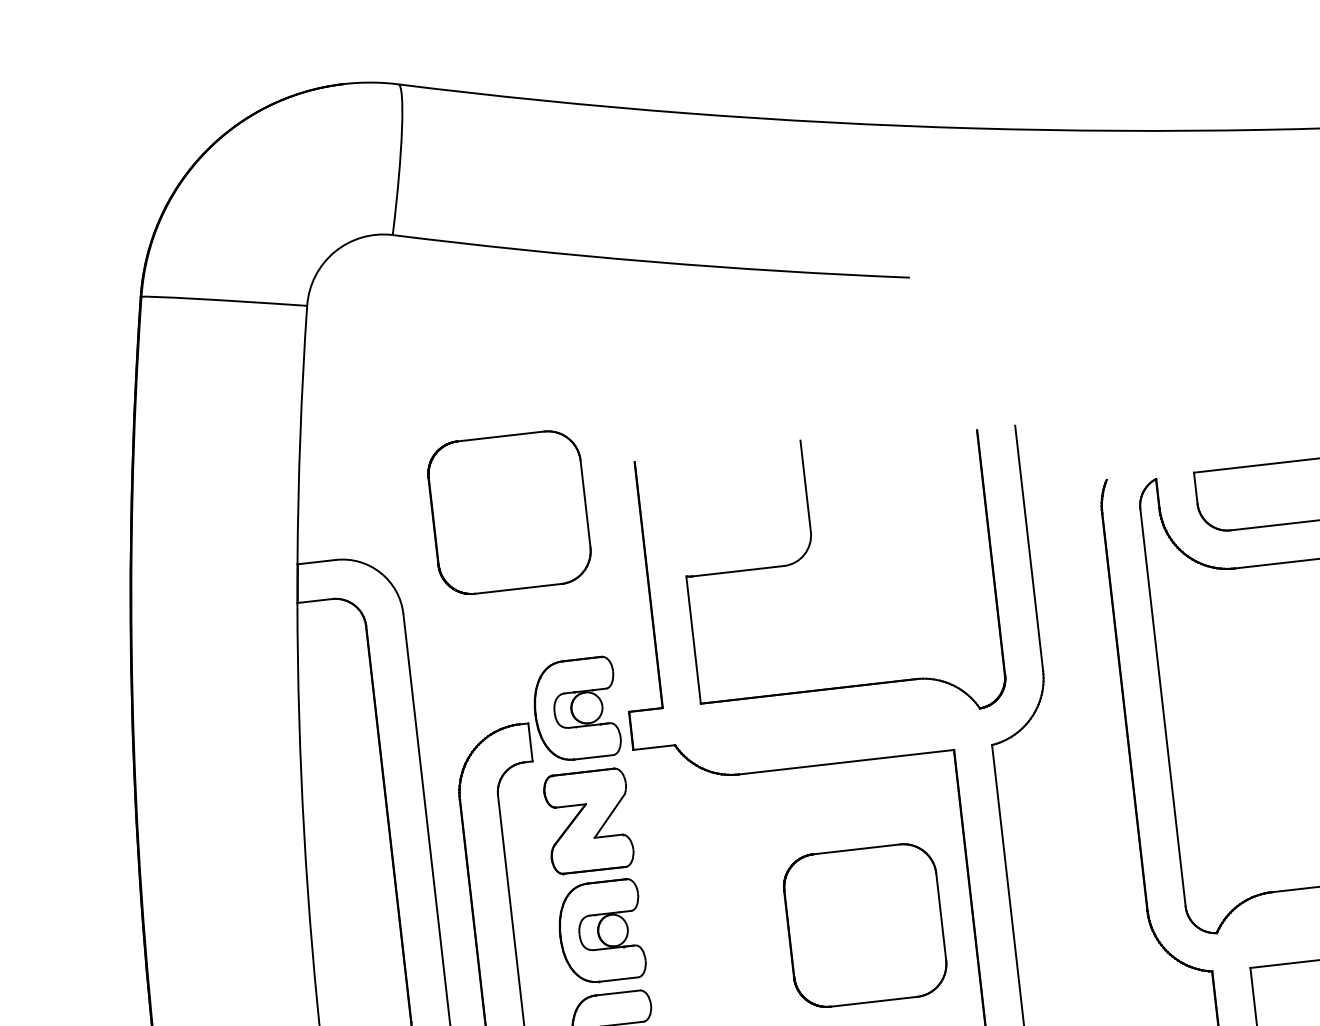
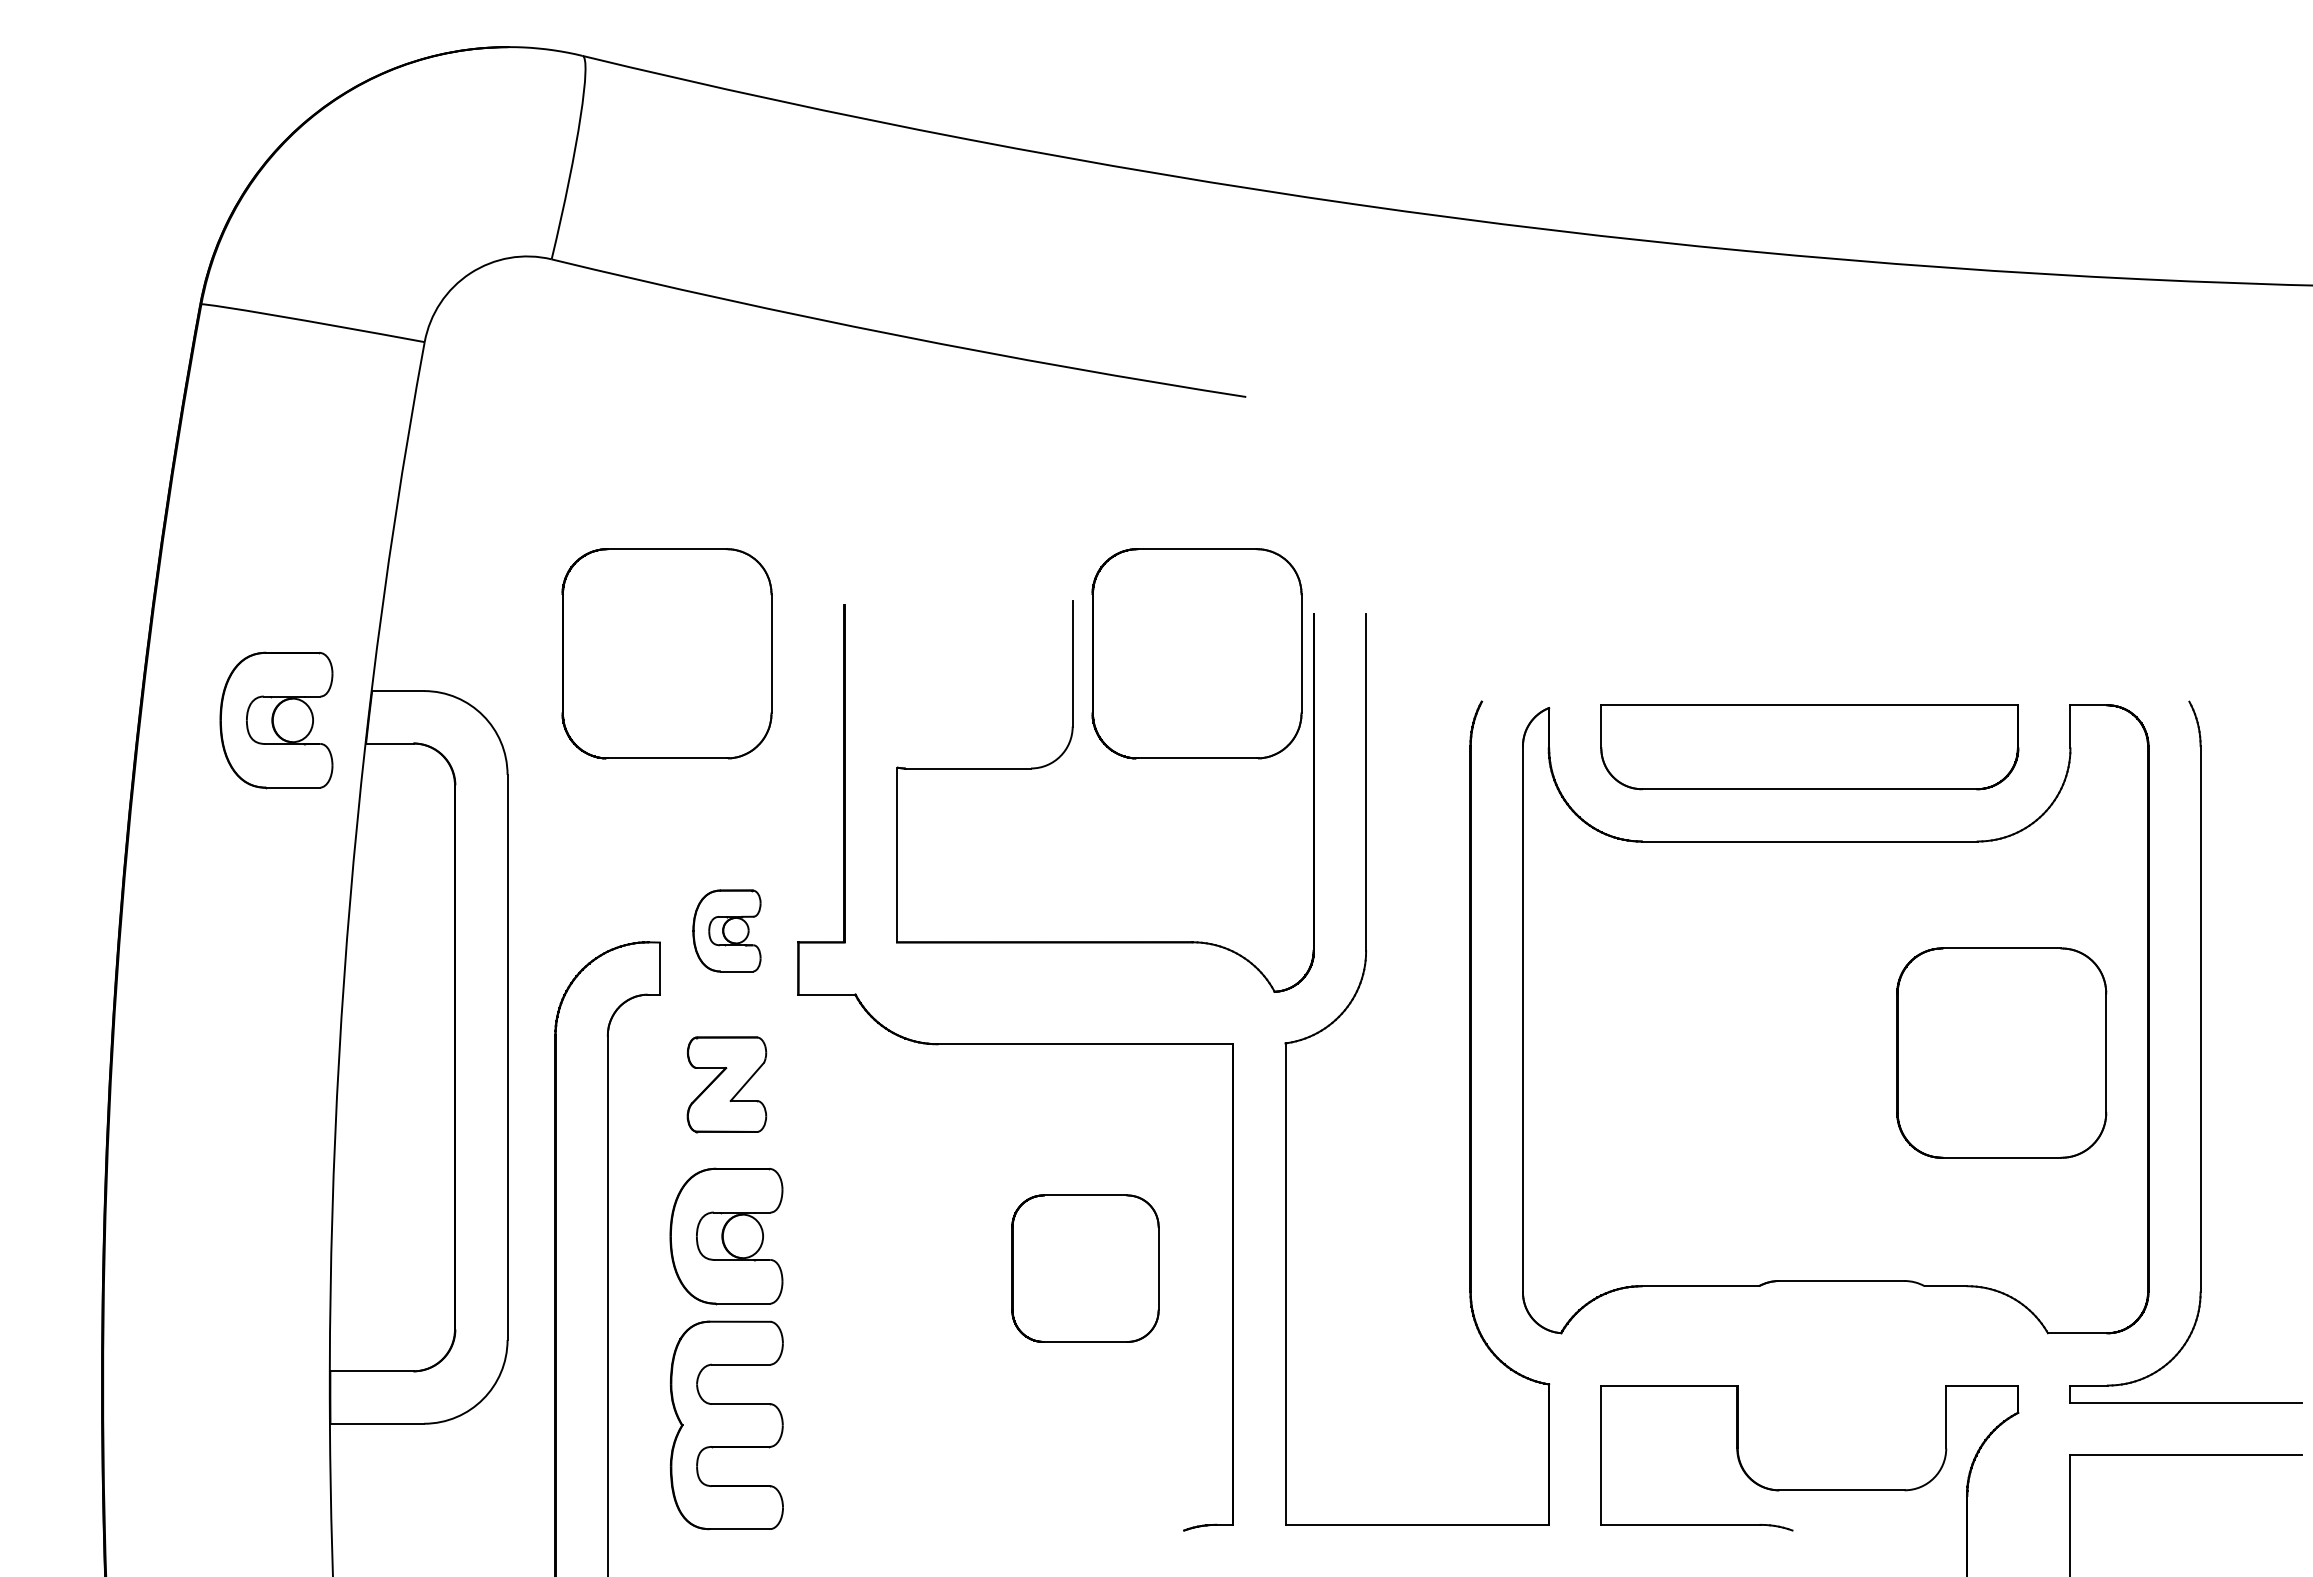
part: (894, 468) -> (1196, 653), added
part: (230, 593) -> (276, 720), added
part: (575, 709) -> (726, 930), size x0.6
part: (588, 821) -> (726, 1084), size x0.7
part: (865, 925) -> (1085, 1268), size x0.7

